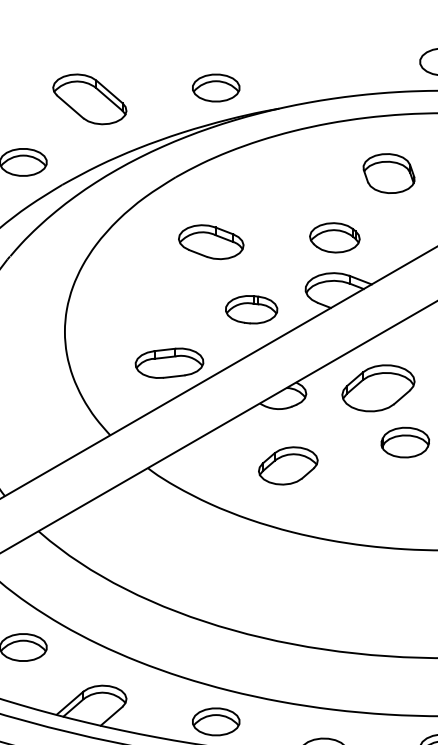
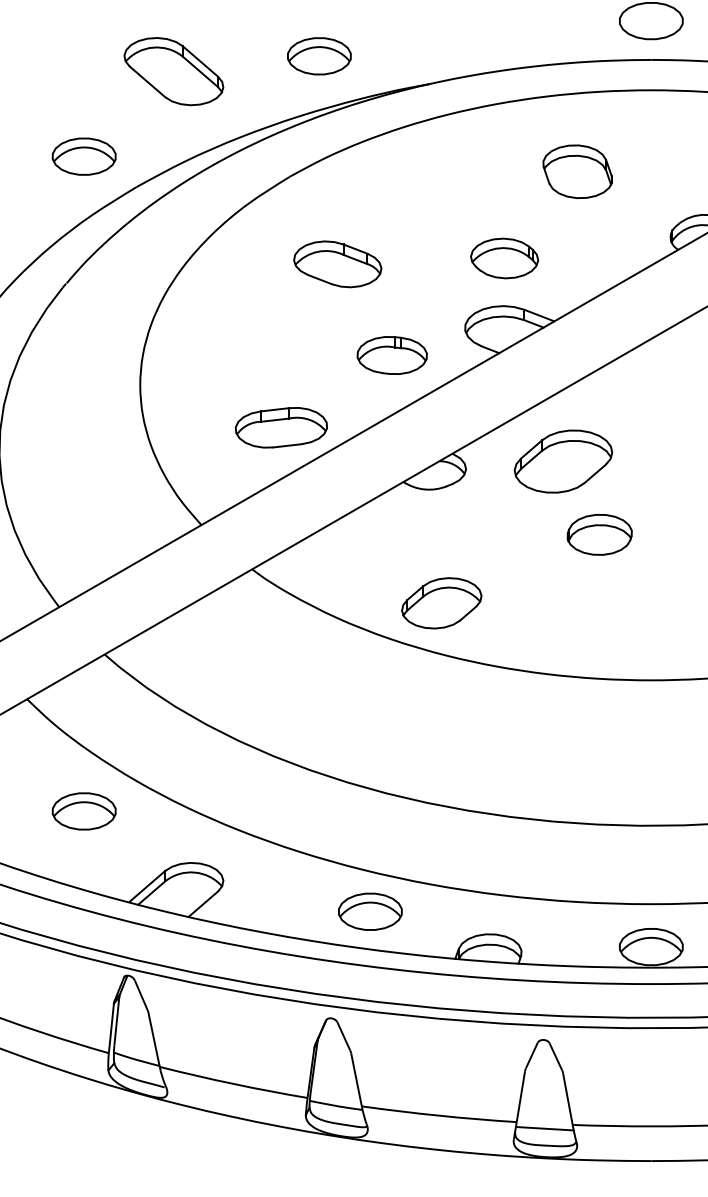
part: (216, 88) -> (319, 56), moved
part: (288, 466) -> (441, 603), moved
part: (216, 721) -> (370, 911), moved

